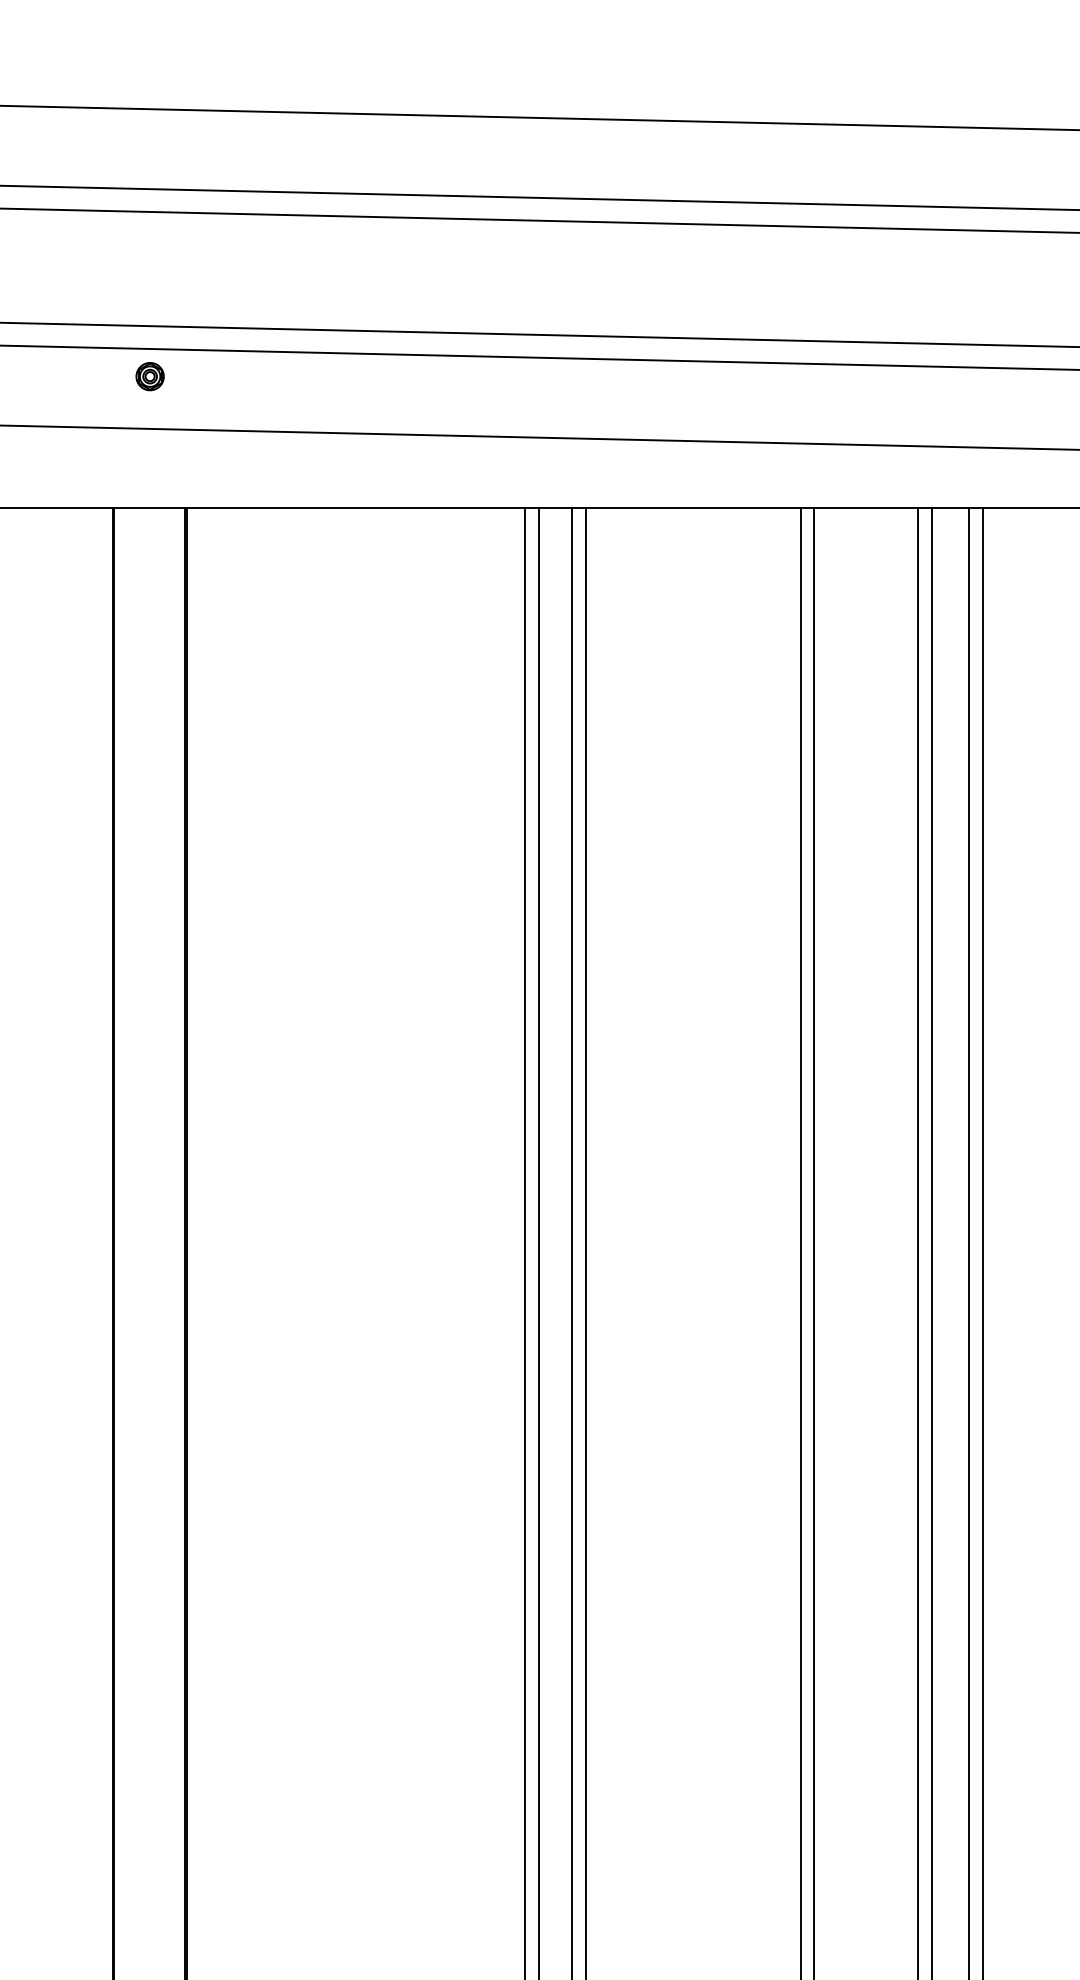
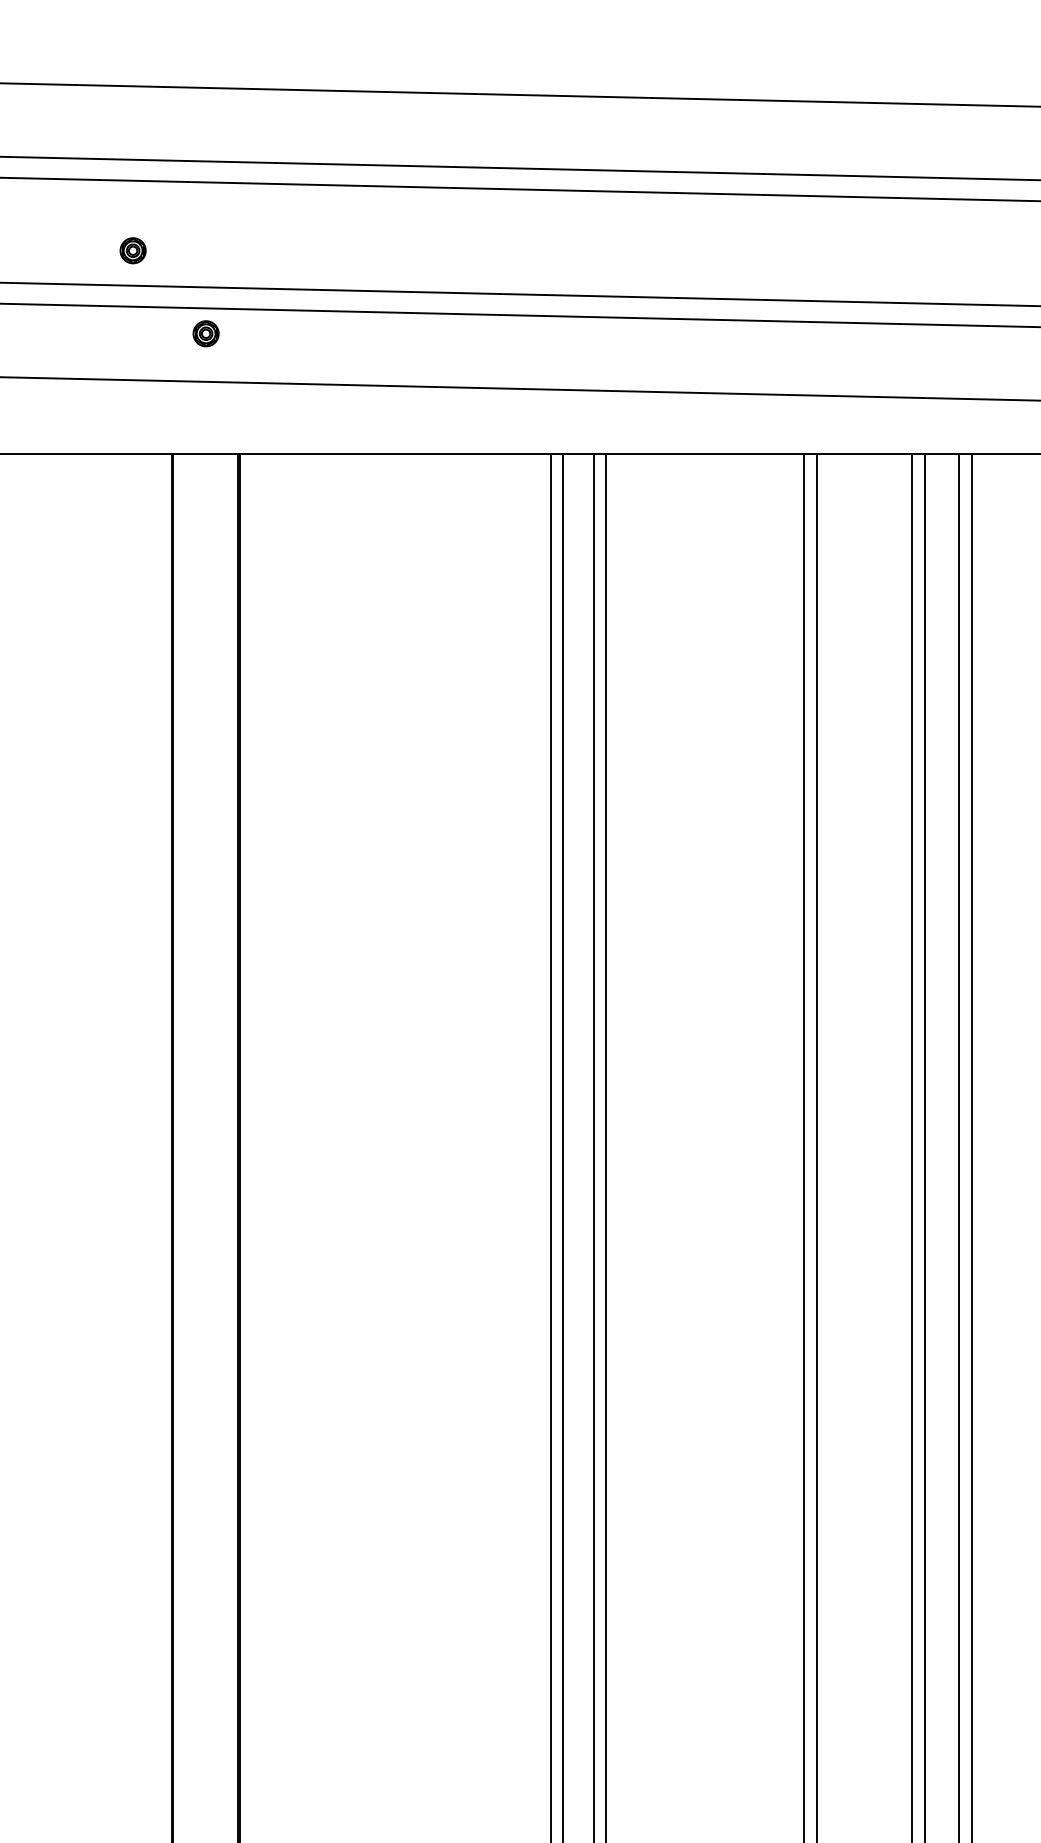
part: (70, 286) -> (132, 250), added

